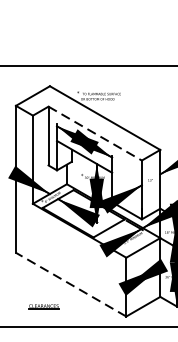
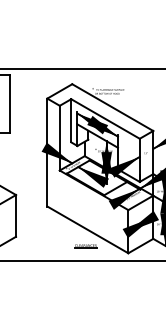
line: (95, 132) -> (105, 118), dashed -> solid
line: (70, 284) -> (87, 229), dashed -> solid
line: (43, 307) -> (85, 246), moved

